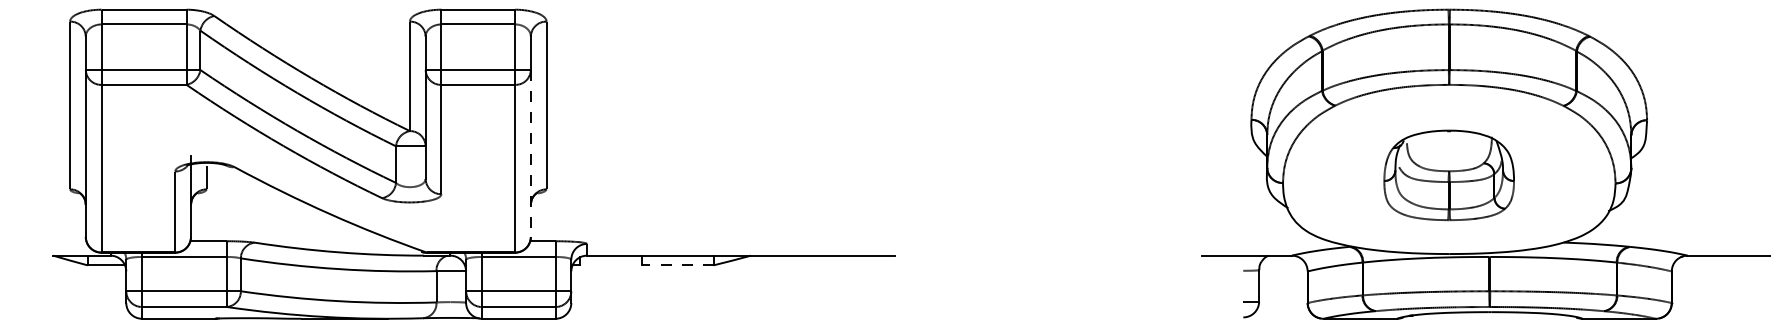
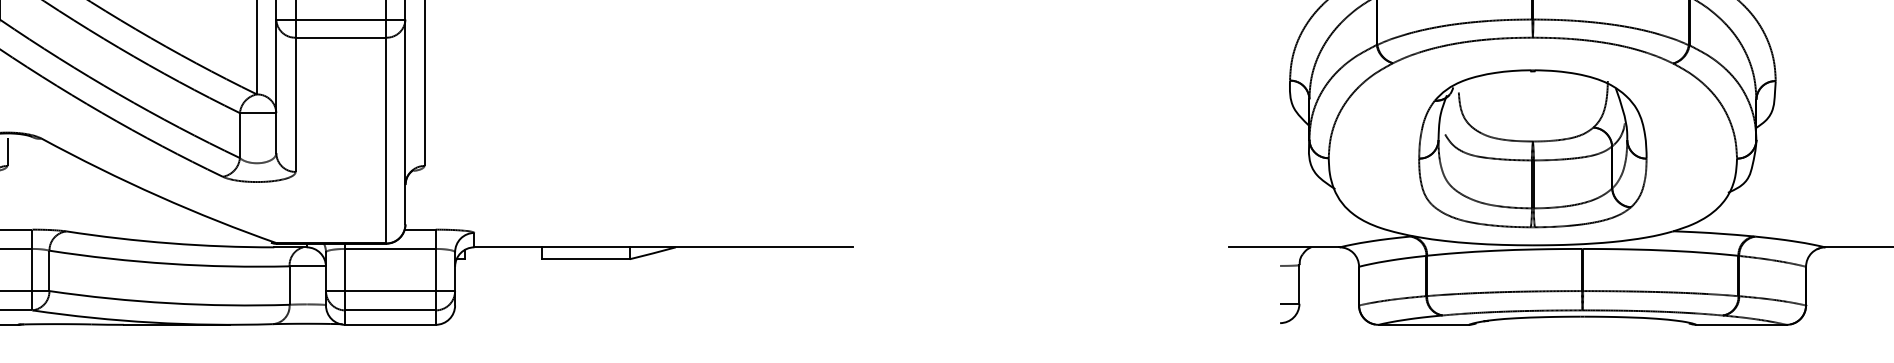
line: (530, 154) -> (405, 123), dashed -> solid
part: (1448, 175) -> (1531, 148), size x1.43
line: (677, 265) -> (585, 259), dashed -> solid

